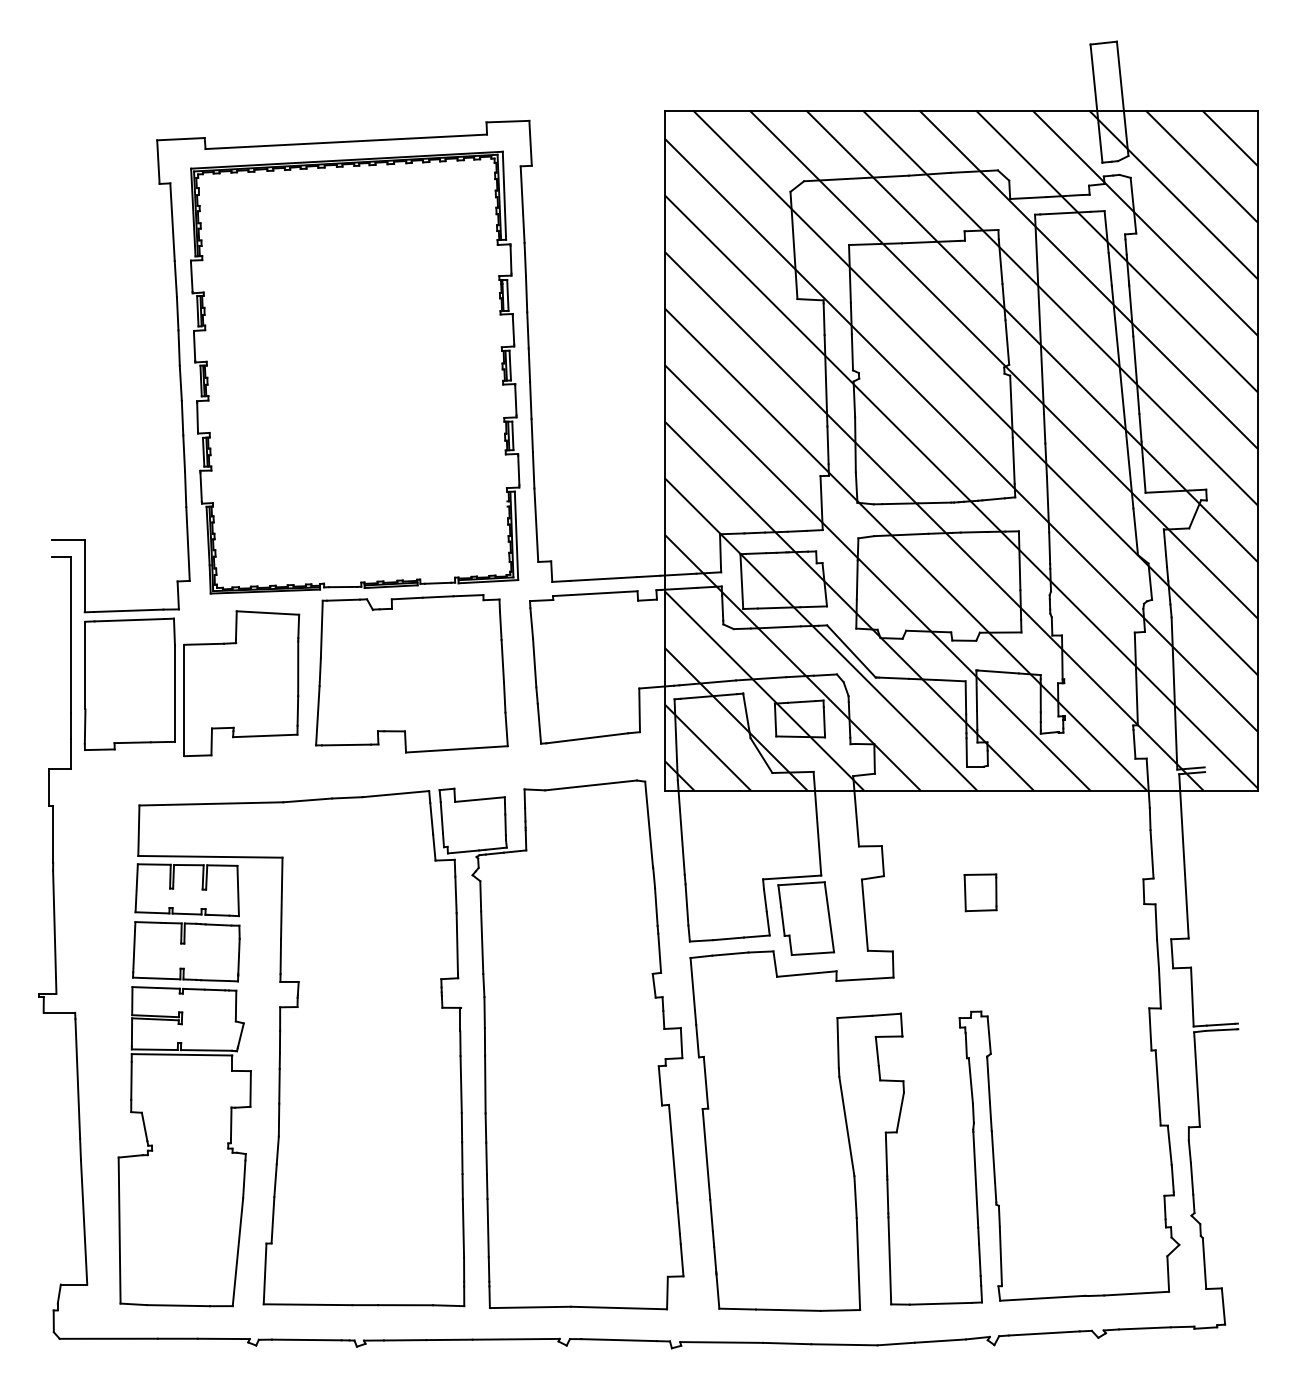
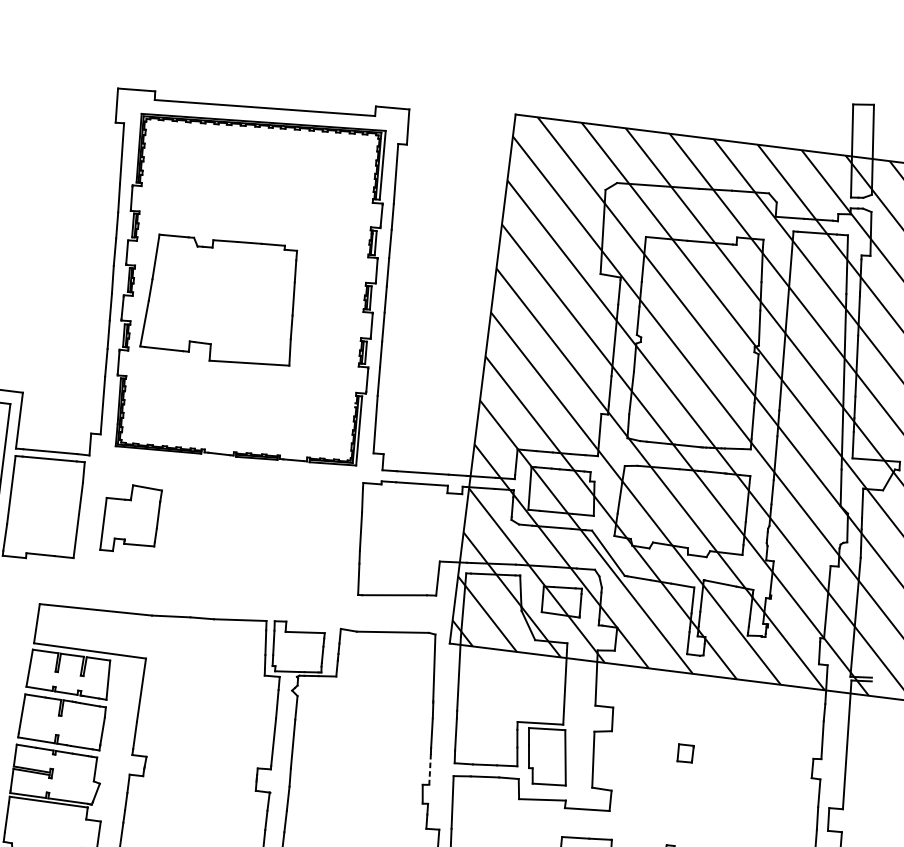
part: (411, 673) -> (221, 299), moved
part: (241, 683) -> (131, 519), size x0.6
part: (980, 892) -> (685, 753), size x0.6
line: (659, 953) -> (429, 769), solid -> dashed

